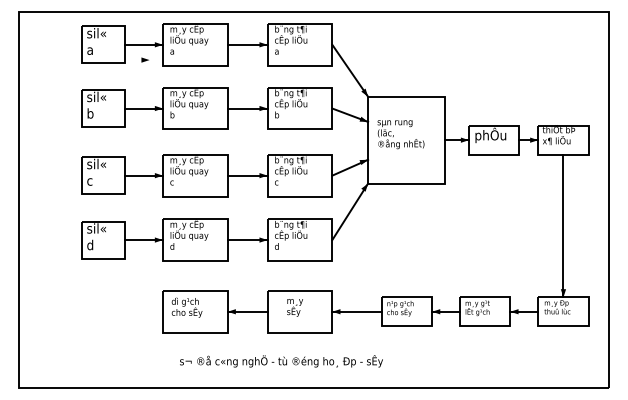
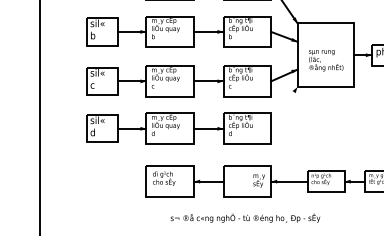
text: (400, 134) -> (325, 60), moved
line: (350, 211) -> (284, 107), removed
text: (294, 307) -> (258, 180), moved
text: (281, 361) -> (245, 218), moved

